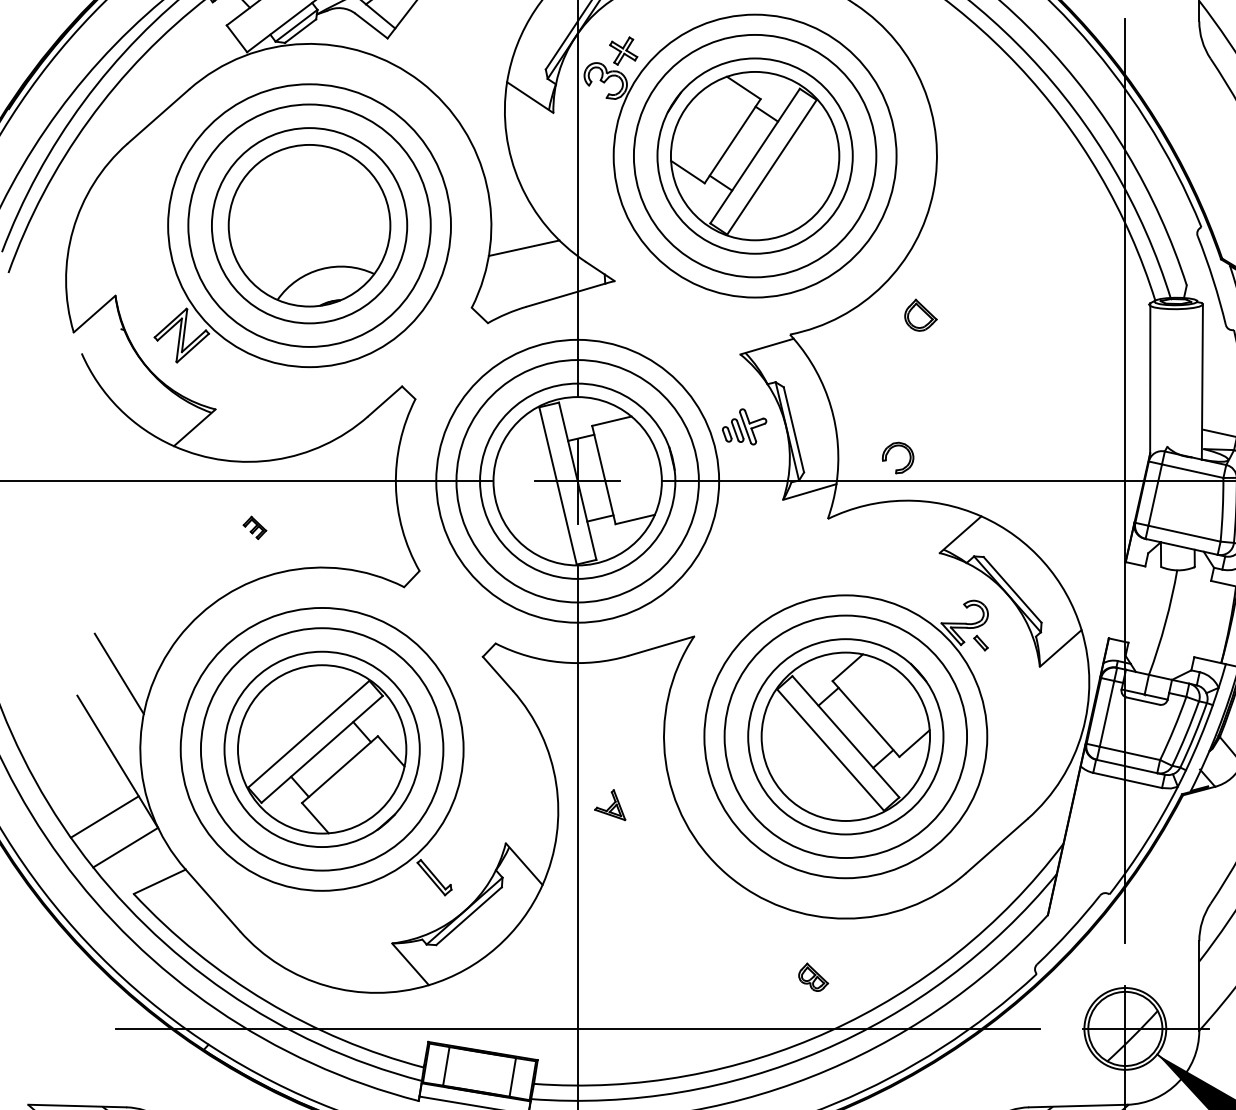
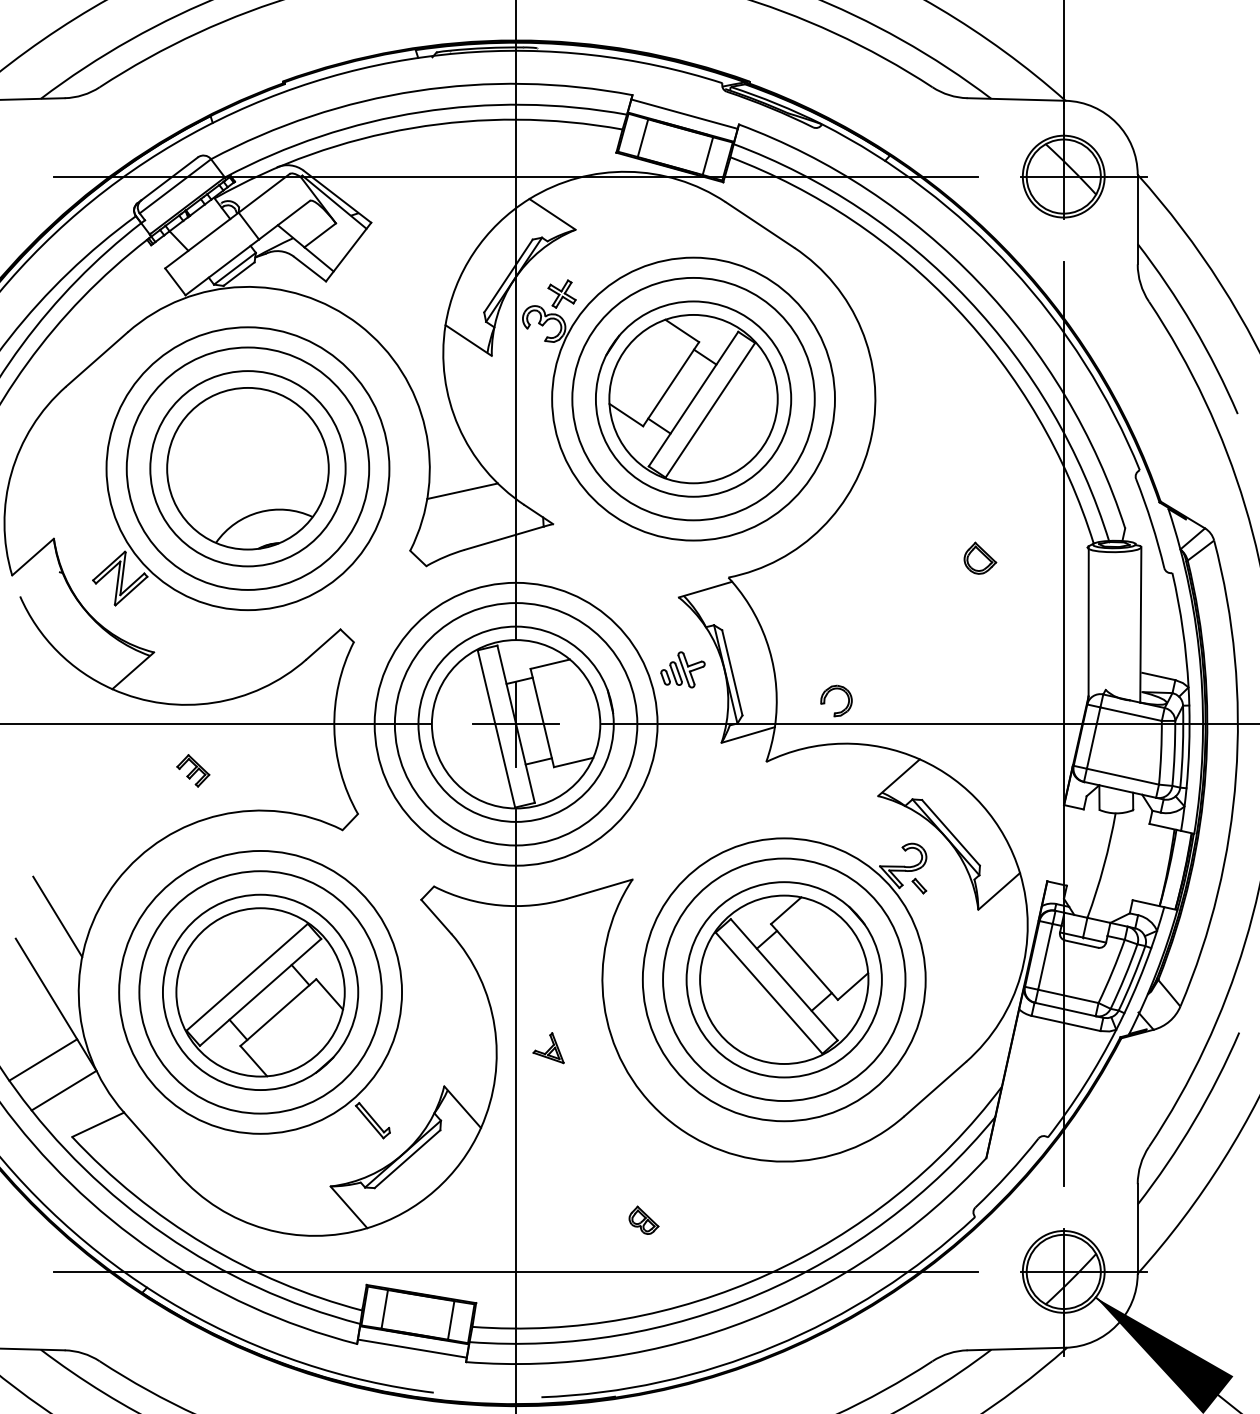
part: (921, 314) -> (980, 557), moved
part: (255, 527) -> (193, 770), size x1.43
part: (813, 976) -> (643, 1219), moved

